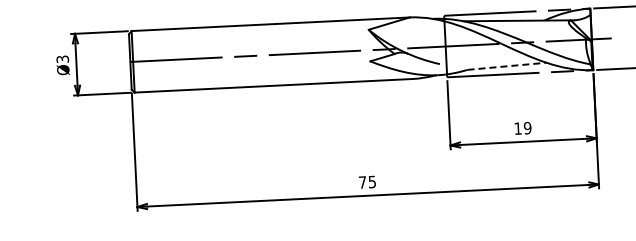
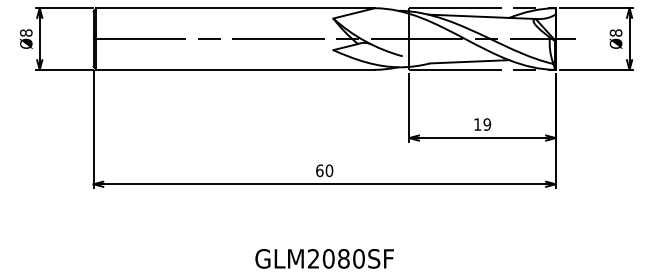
text: (62, 58) -> (26, 32), Ø3 -> Ø8
line: (506, 66) -> (469, 61), dashed -> solid
text: (367, 181) -> (324, 170), 75 -> 60

